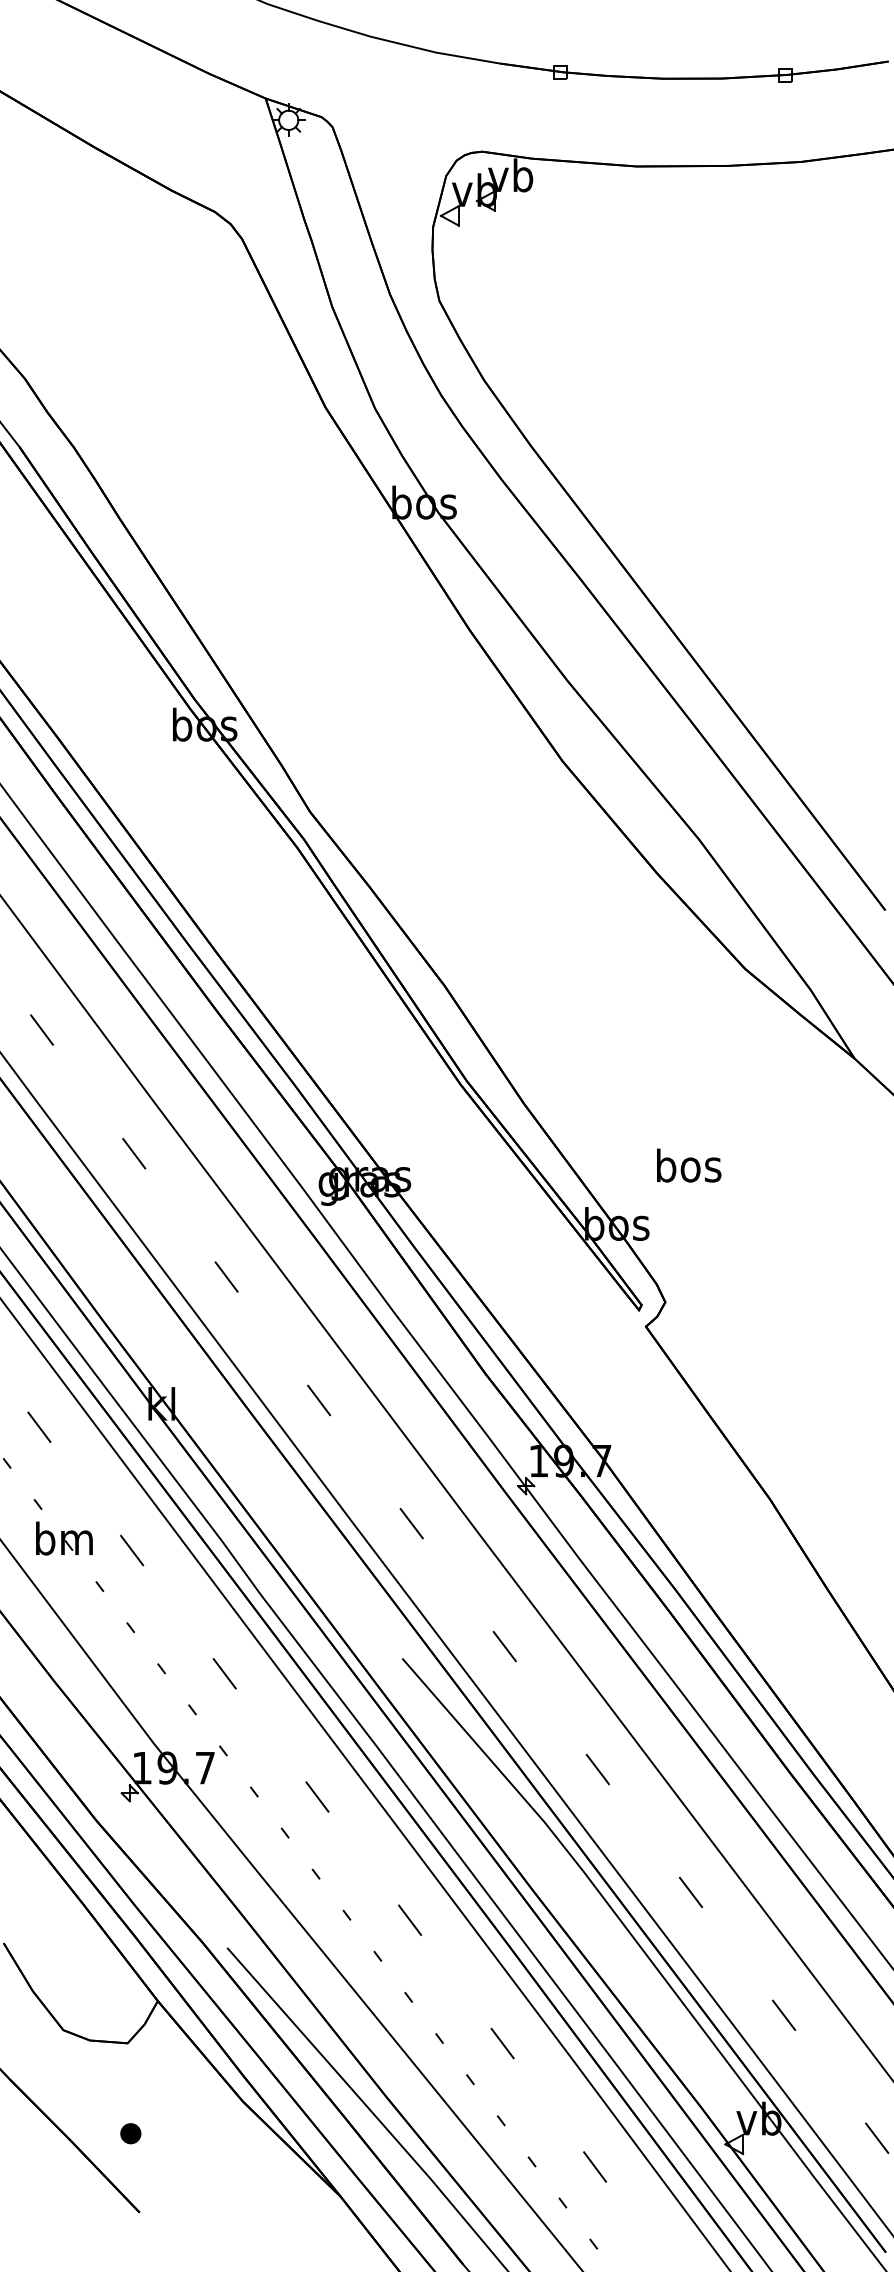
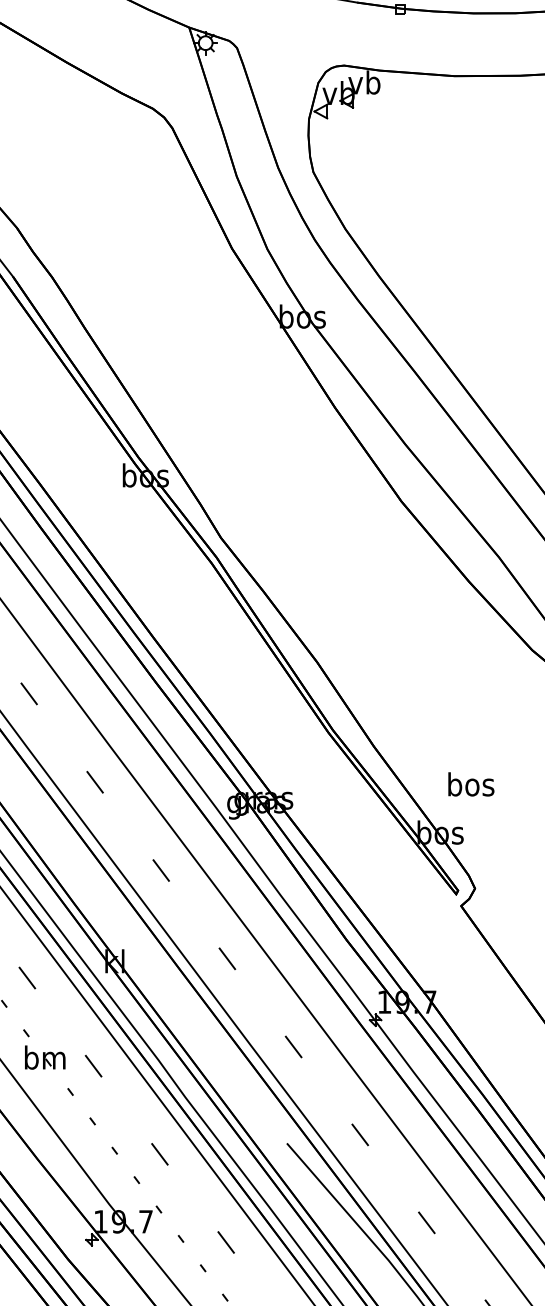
text: (689, 1165) -> (471, 784), moved

